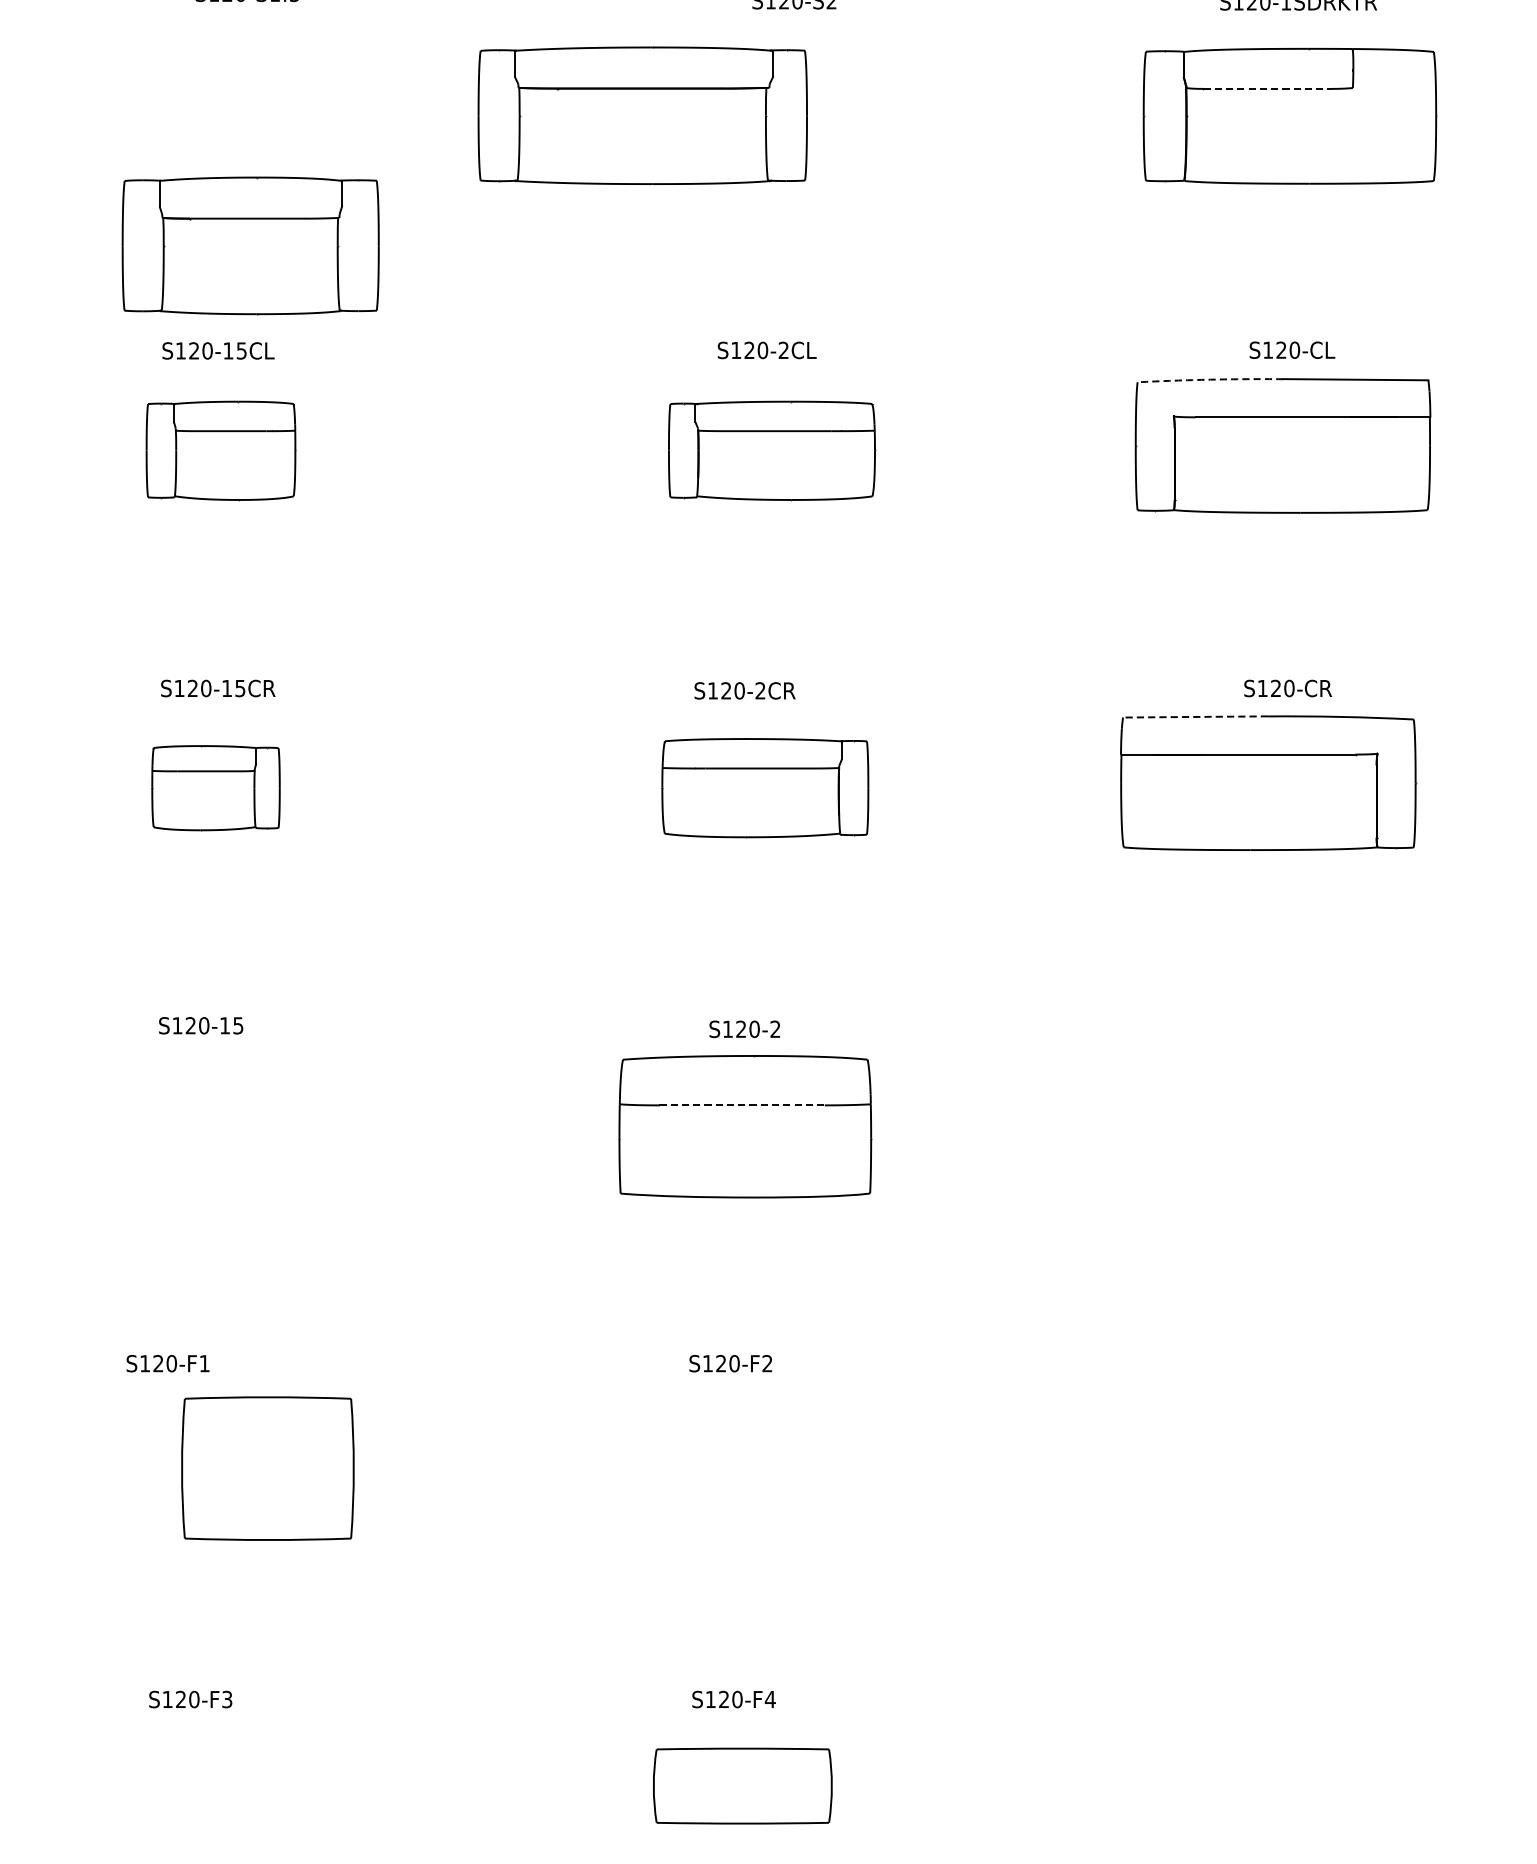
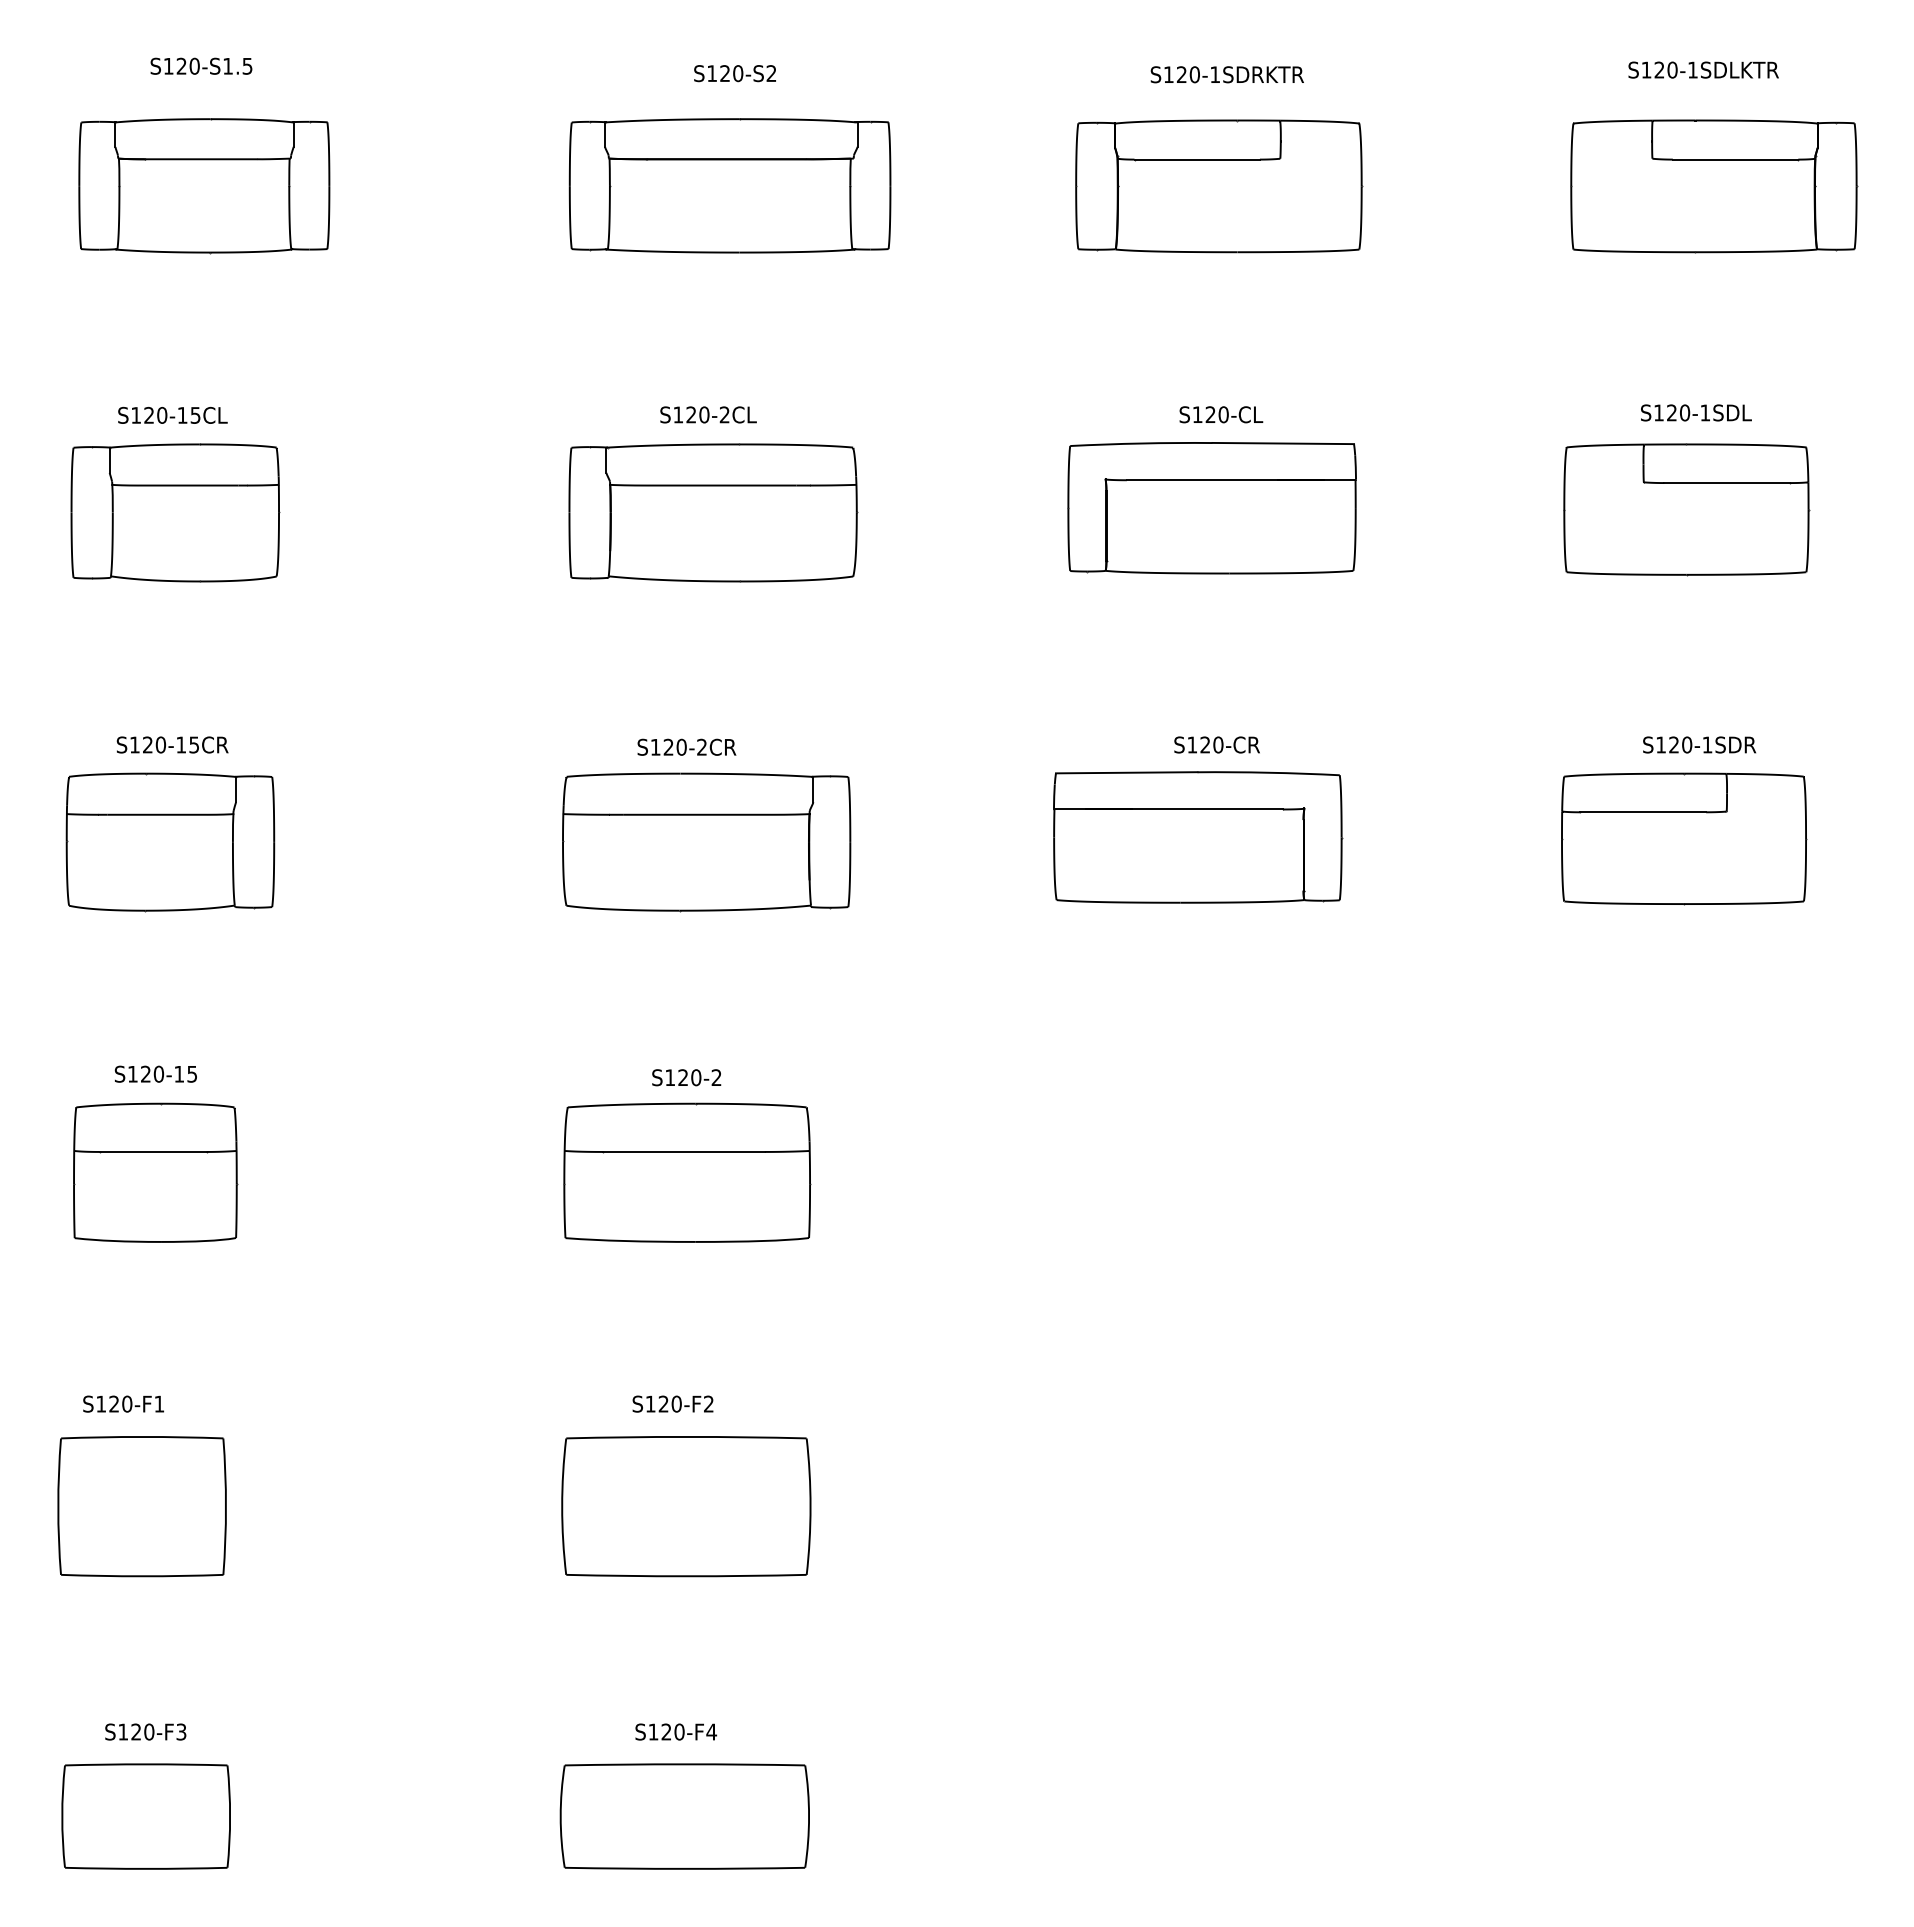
line: (1268, 88) -> (1197, 159), dashed -> solid
part: (642, 115) -> (729, 185), moved
part: (250, 246) -> (204, 186), moved
arc: (1210, 379) -> (1141, 443), dashed -> solid
part: (221, 450) -> (175, 512), size x1.43
part: (772, 450) -> (713, 512), size x1.43
line: (1195, 716) -> (1126, 772), dashed -> solid
part: (216, 788) -> (170, 842), size x1.67
part: (765, 788) -> (706, 842), size x1.43
line: (741, 1104) -> (683, 1151), dashed -> solid
part: (200, 1126) -> (155, 1172), added
part: (267, 1468) -> (141, 1506), moved
part: (744, 1468) -> (686, 1506), added
part: (190, 1786) -> (145, 1816), added
part: (742, 1786) -> (684, 1816), size x1.43

